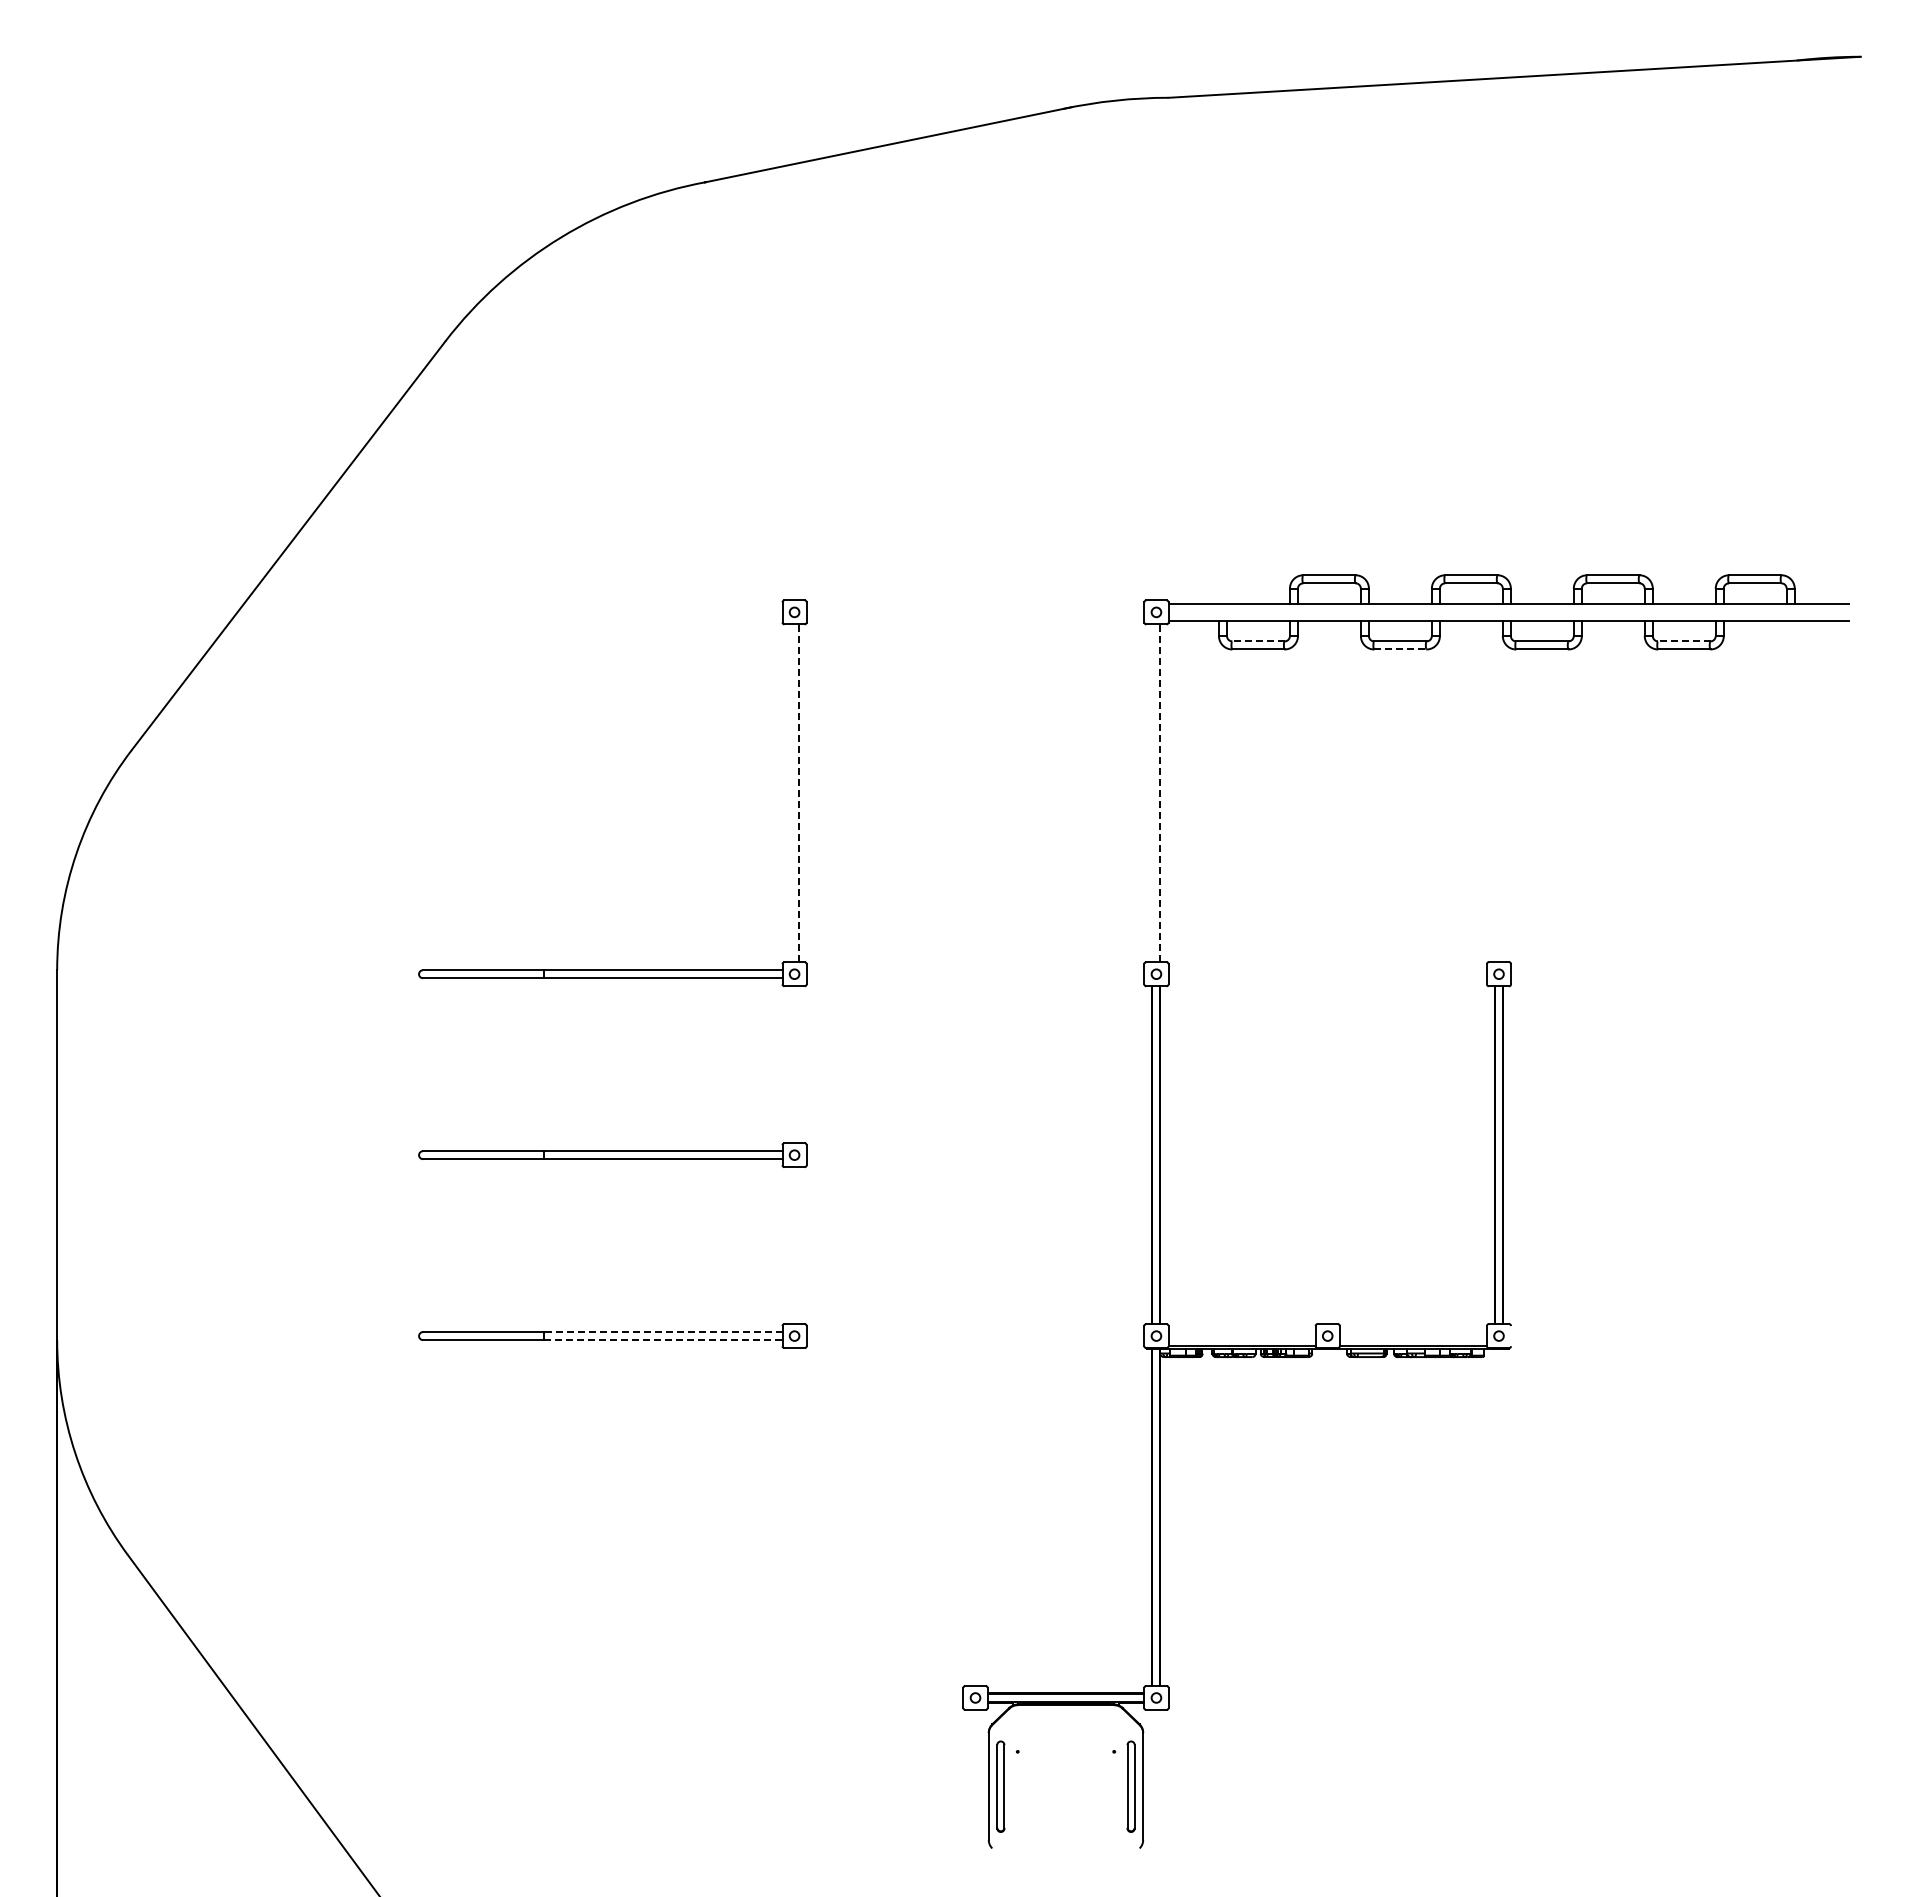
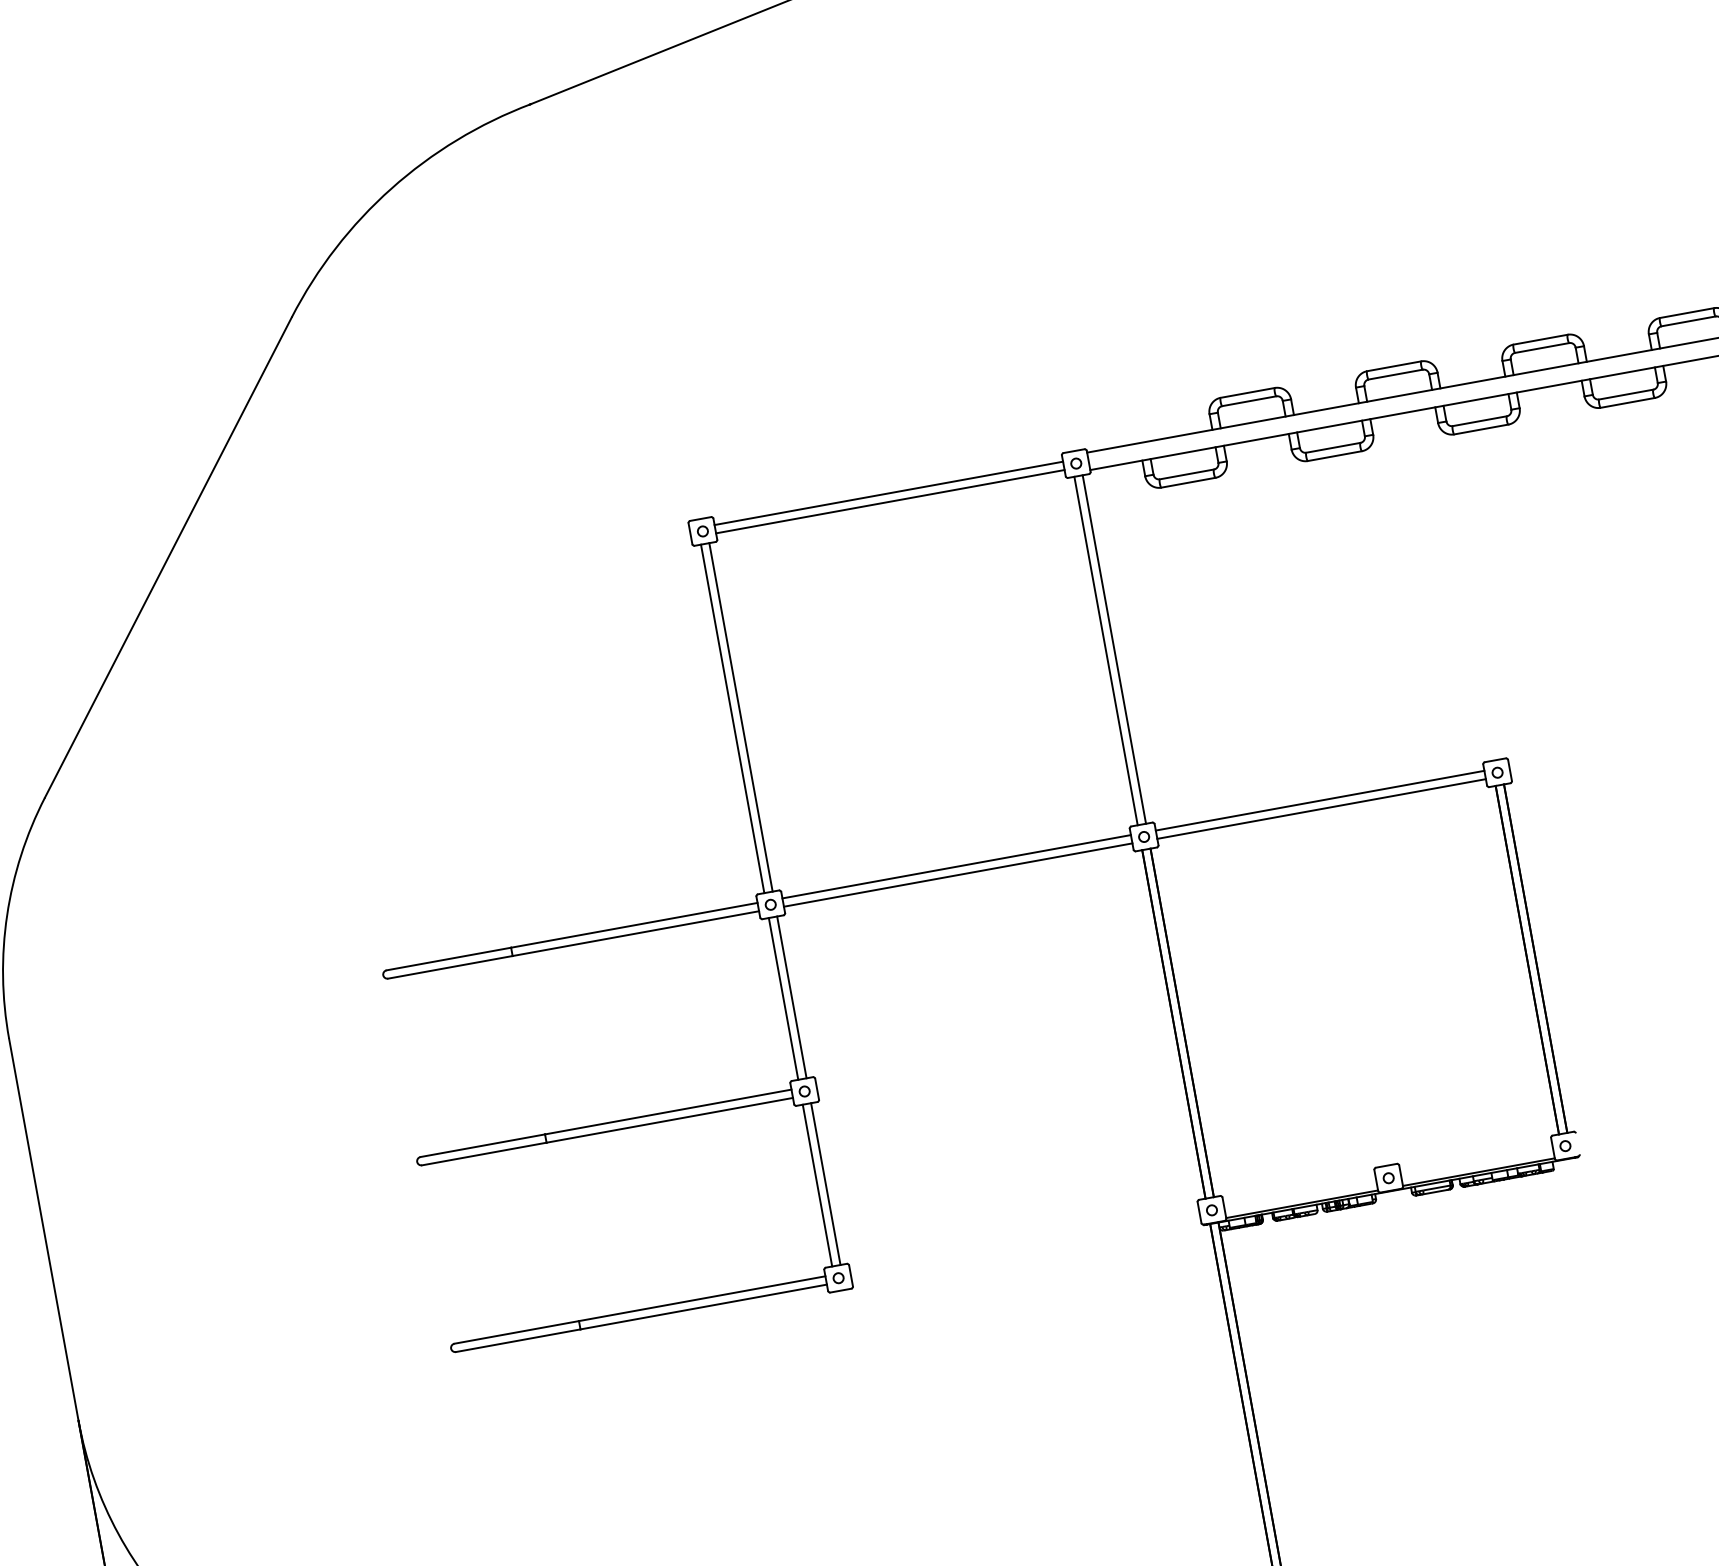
line: (975, 608) -> (888, 493), added
line: (975, 616) -> (890, 501), added
line: (1257, 641) -> (1186, 474), dashed -> solid
line: (1683, 641) -> (1625, 394), dashed -> solid
line: (1400, 649) -> (1335, 456), dashed -> solid
line: (790, 793) -> (732, 719), added
line: (798, 793) -> (740, 717), dashed -> solid
line: (1152, 793) -> (1106, 651), added
line: (1160, 793) -> (1114, 649), dashed -> solid
line: (975, 970) -> (956, 867), added
line: (1327, 970) -> (1319, 801), added
line: (975, 978) -> (958, 875), added
line: (1327, 978) -> (1321, 809), added
line: (790, 1064) -> (783, 998), added
line: (798, 1064) -> (791, 997), added
line: (790, 1245) -> (817, 1185), added
line: (798, 1245) -> (825, 1183), added
line: (662, 1332) -> (701, 1299), dashed -> solid
line: (663, 1340) -> (704, 1307), dashed -> solid

